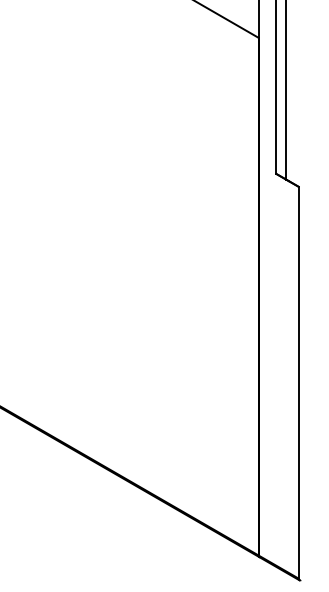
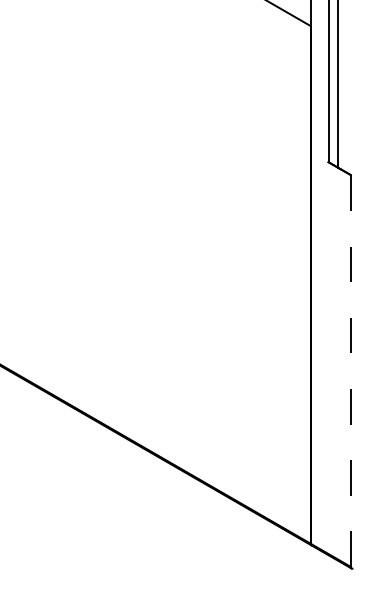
line: (298, 383) -> (350, 371), solid -> dashed

